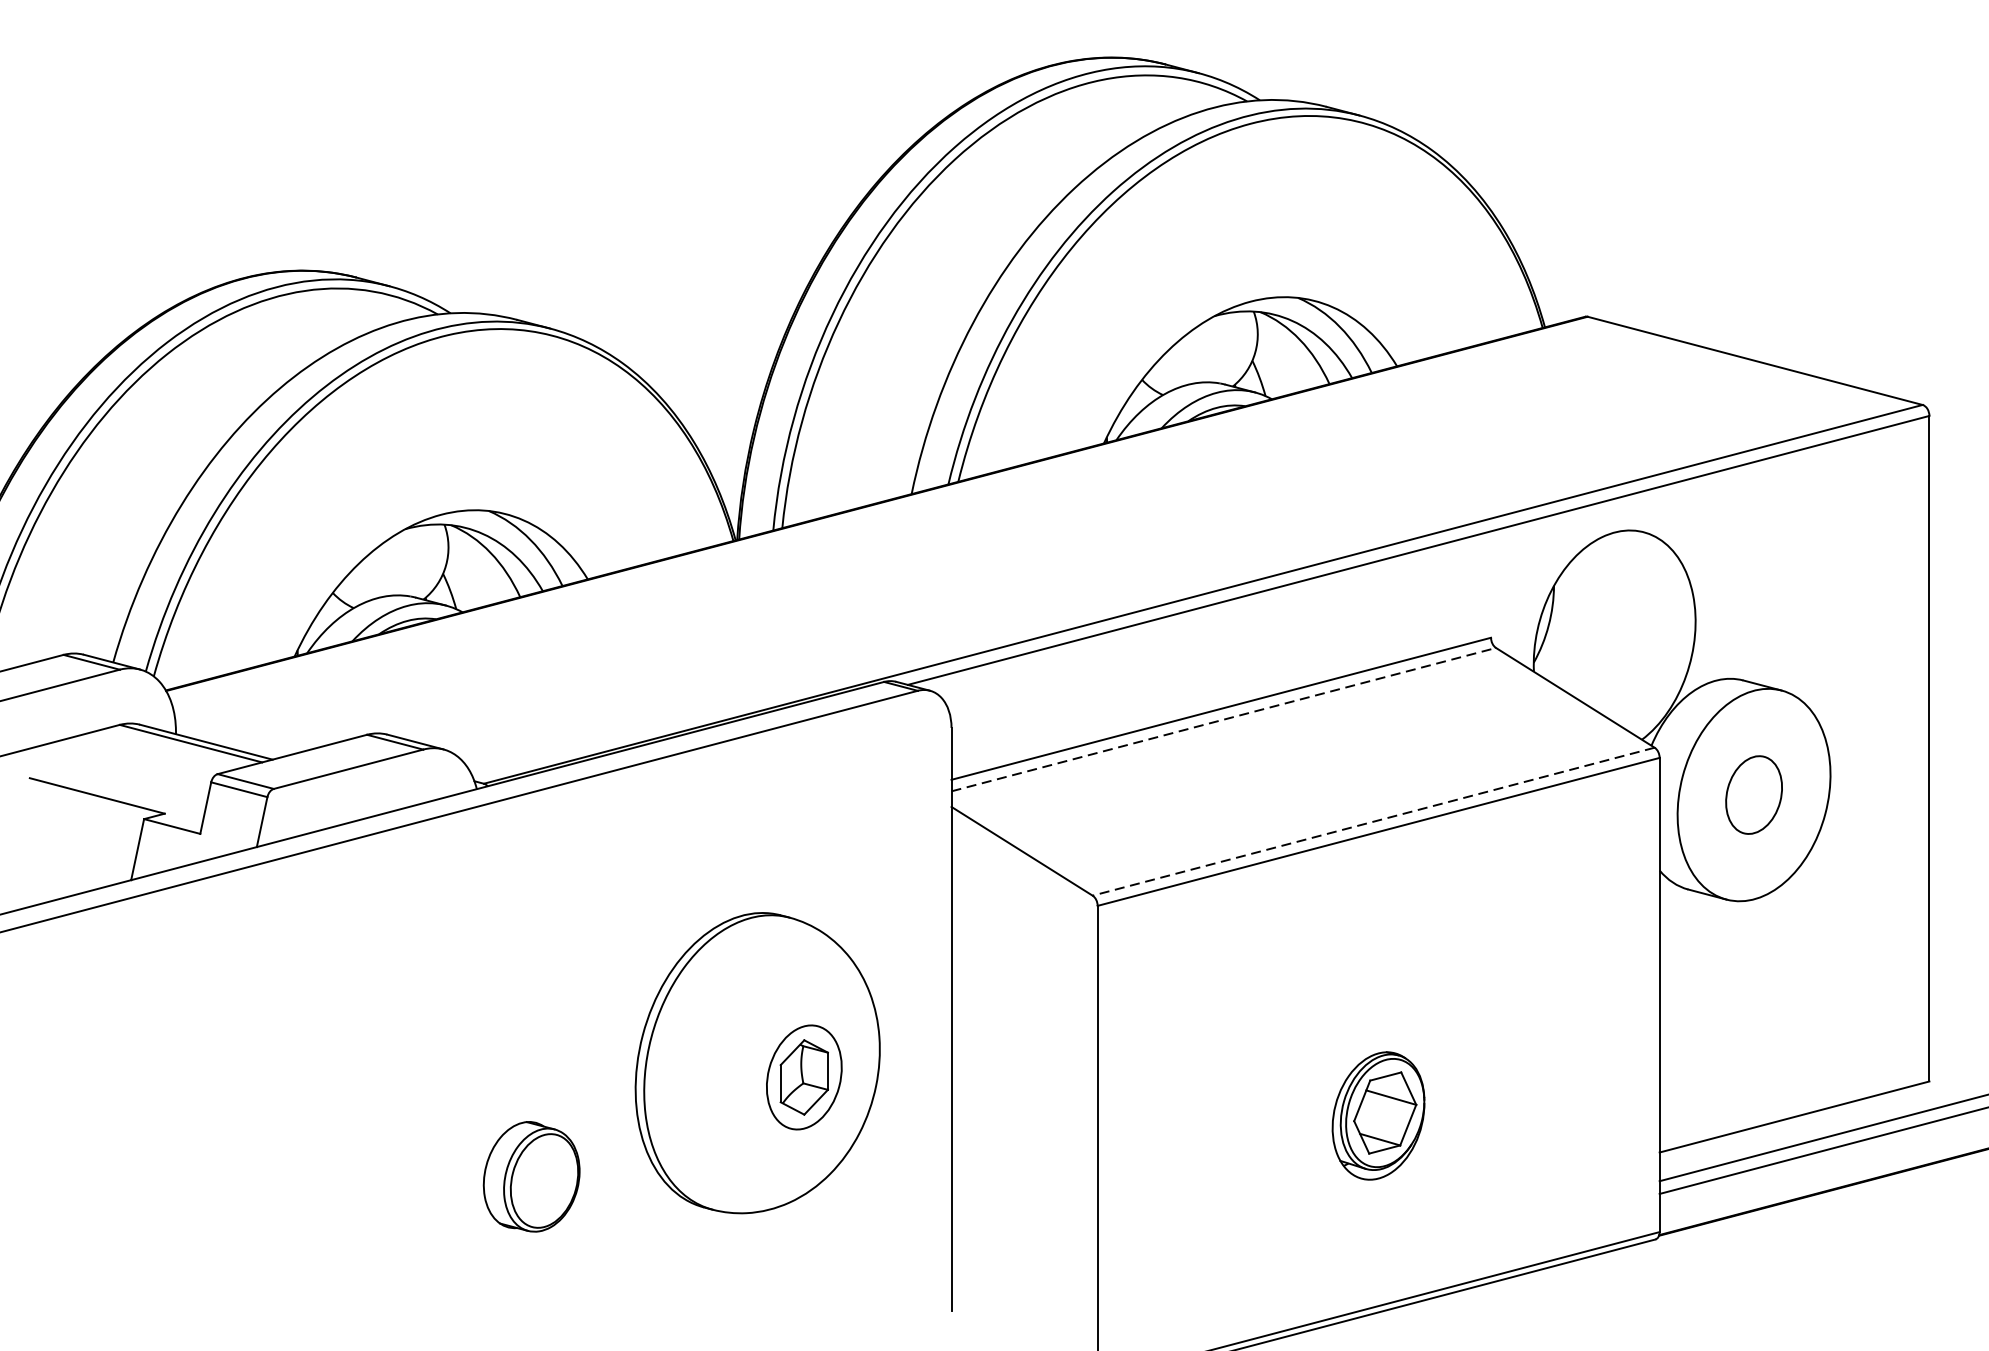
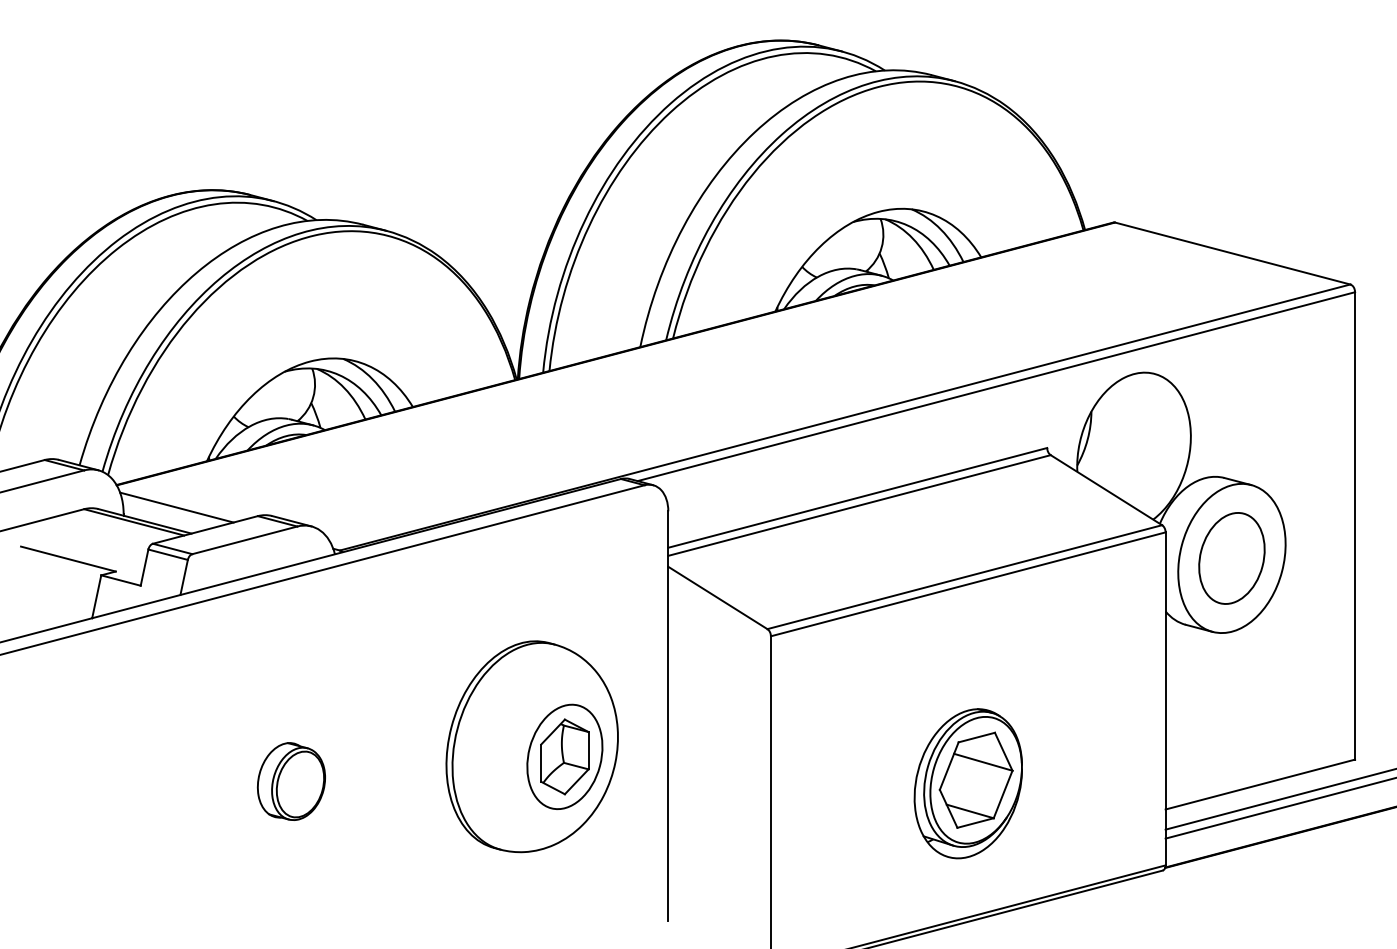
line: (1223, 719) -> (859, 505), dashed -> solid
line: (251, 722) -> (176, 507), added
part: (1753, 795) -> (1231, 558), size x1.67
line: (1373, 822) -> (964, 577), dashed -> solid
part: (803, 1077) -> (564, 756), size x1.43
part: (1377, 1115) -> (967, 783), size x1.67
part: (530, 1176) -> (290, 781), moved

